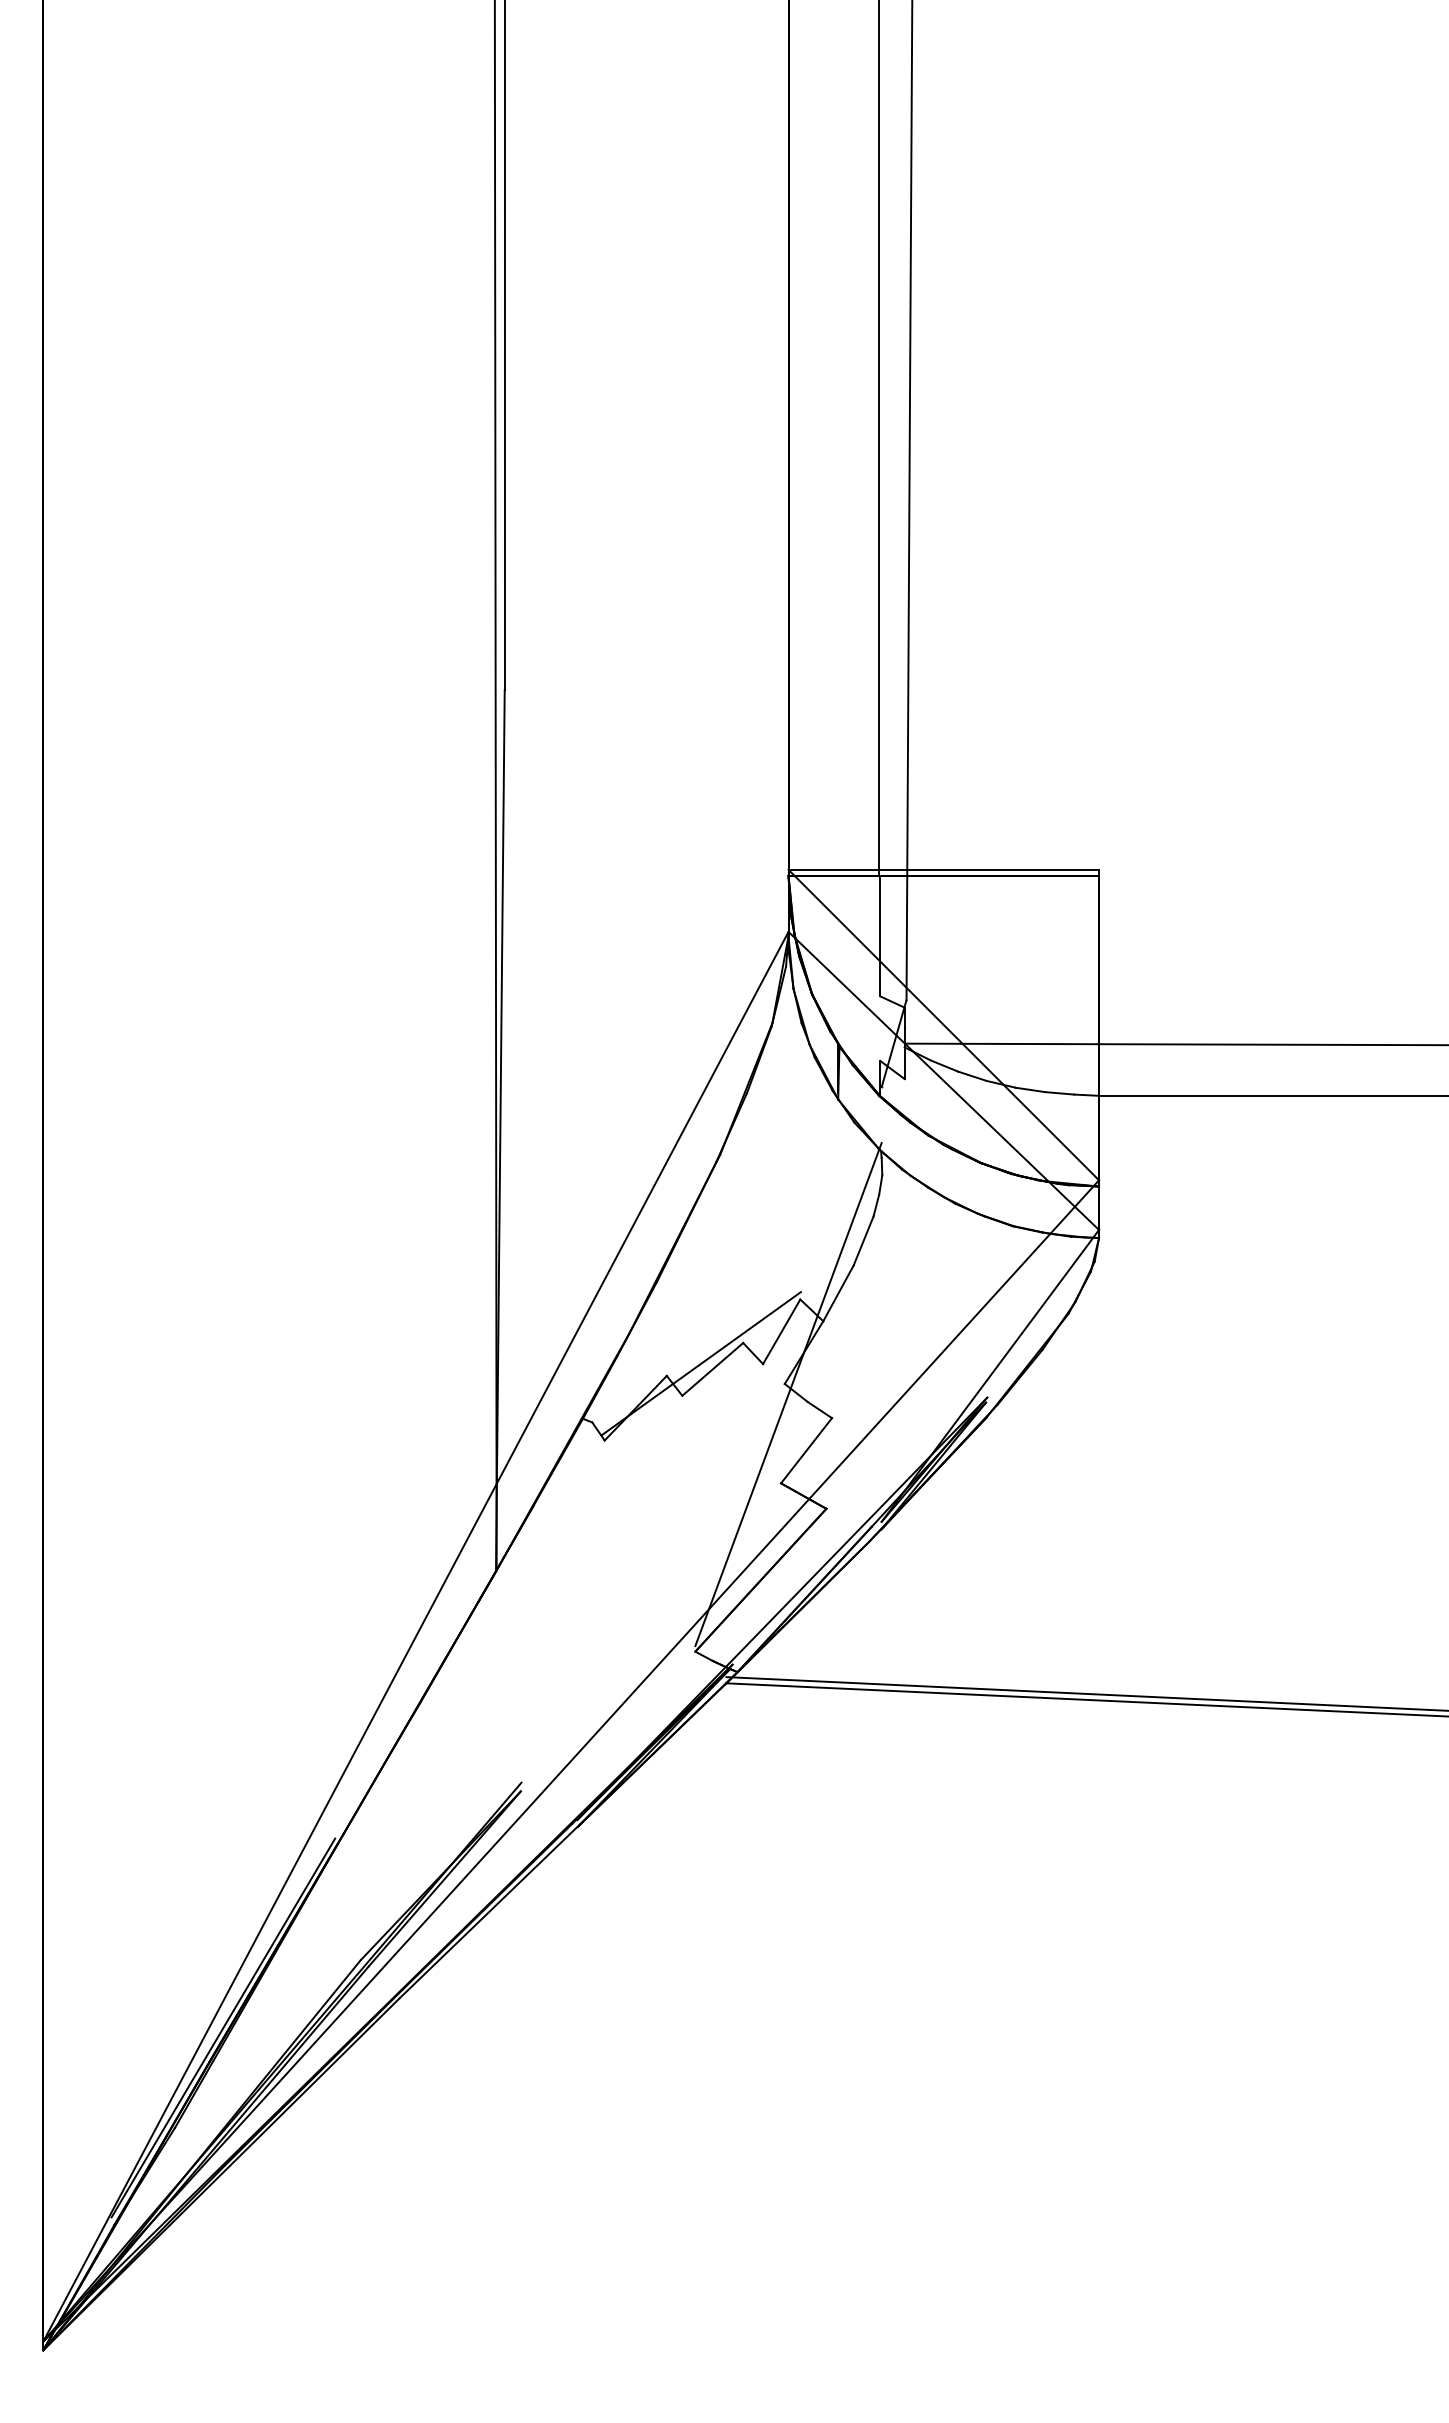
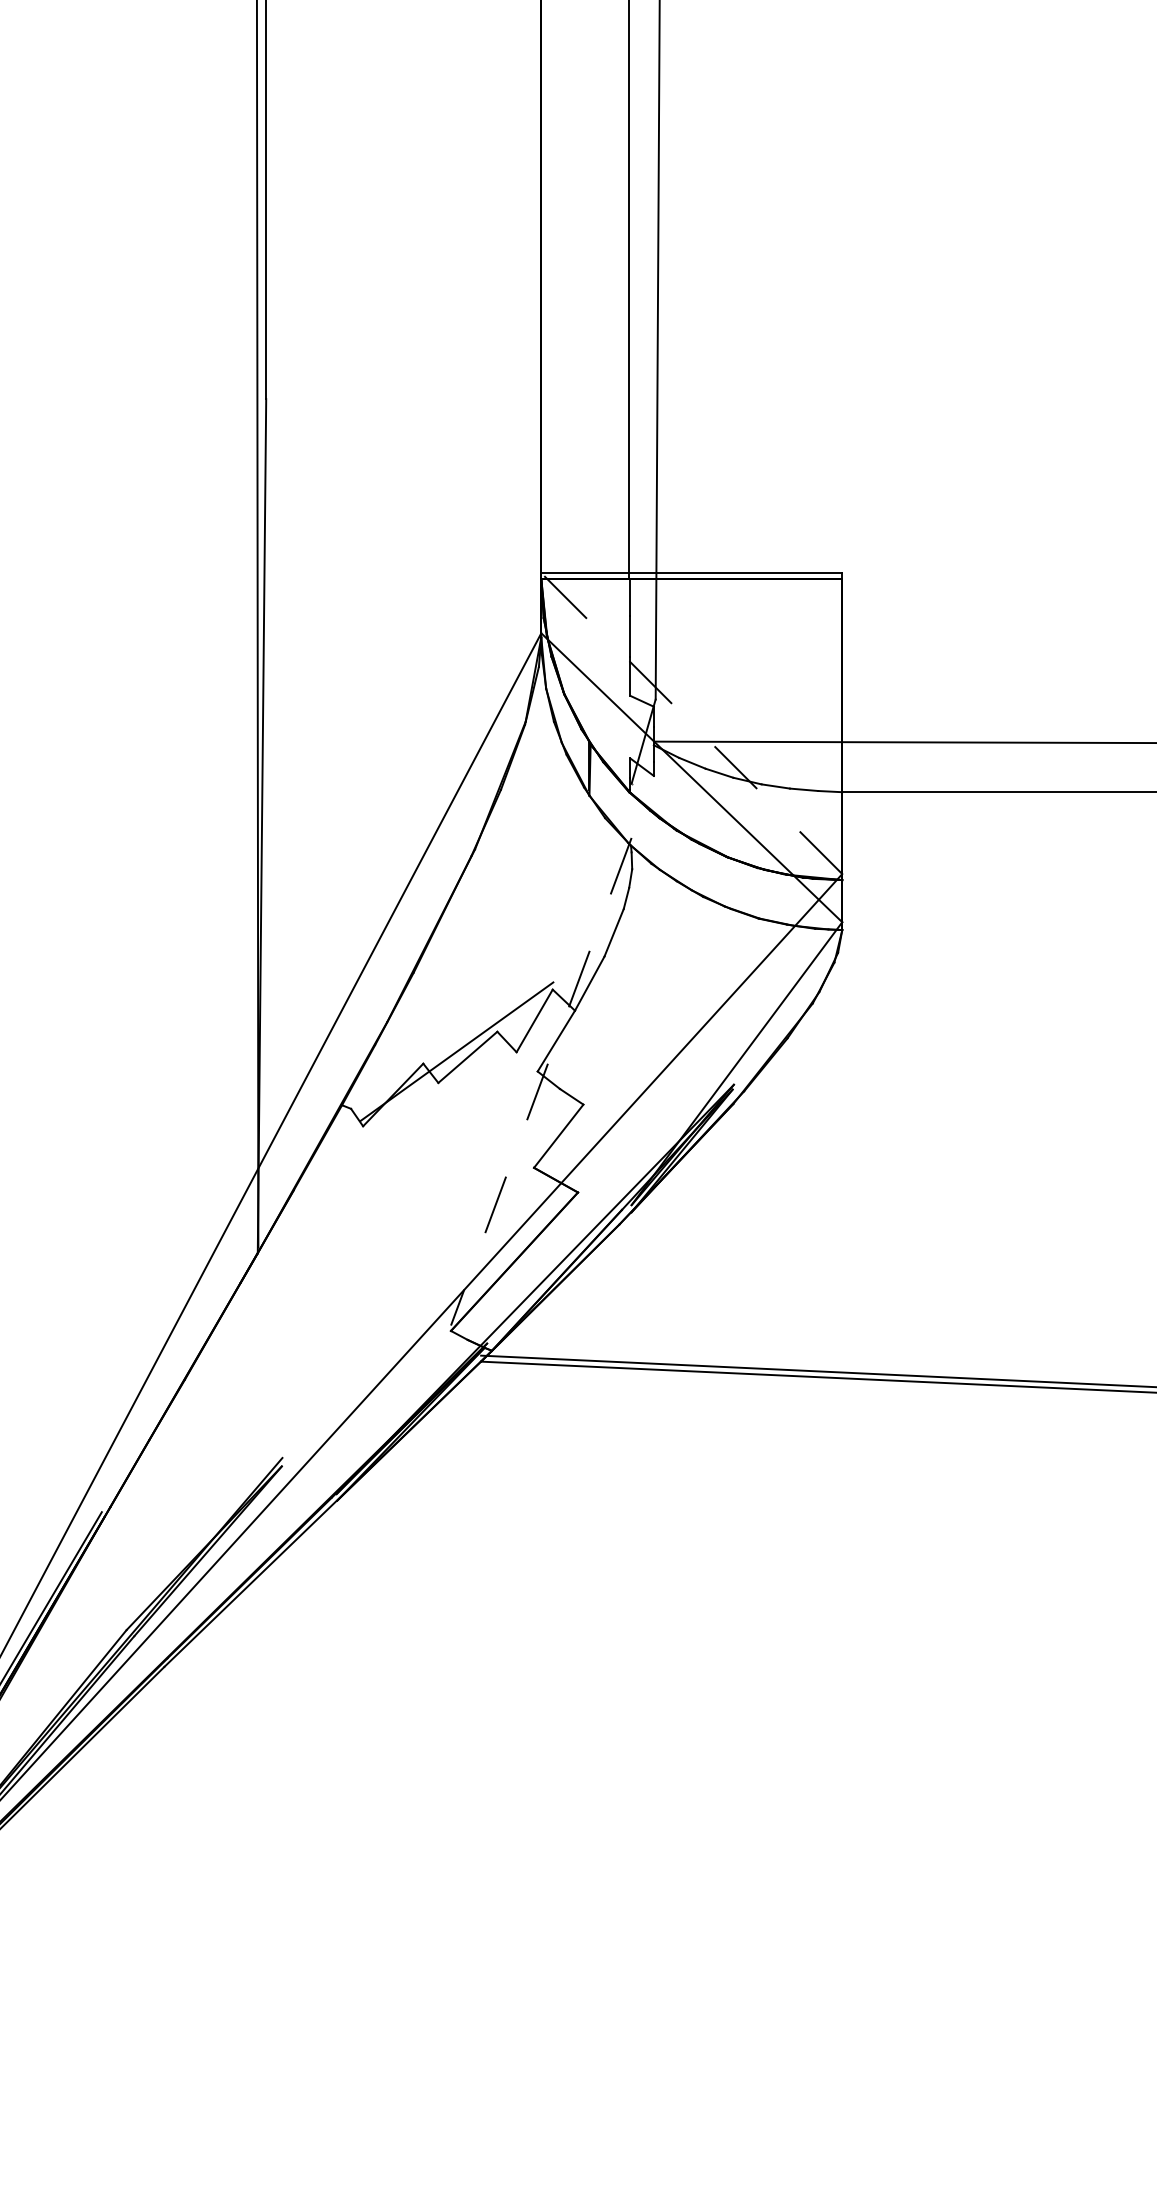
line: (943, 1025) -> (691, 724), solid -> dashed
line: (788, 1395) -> (541, 1082), solid -> dashed

